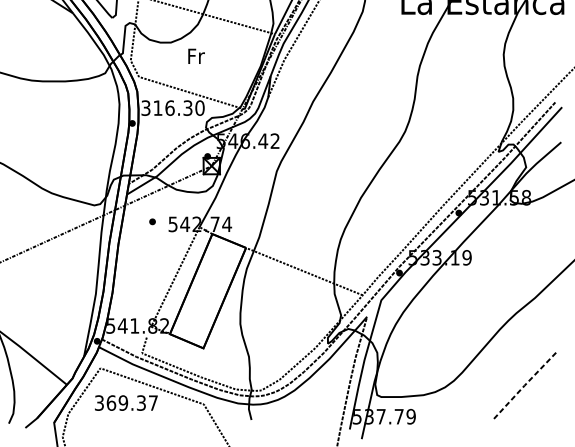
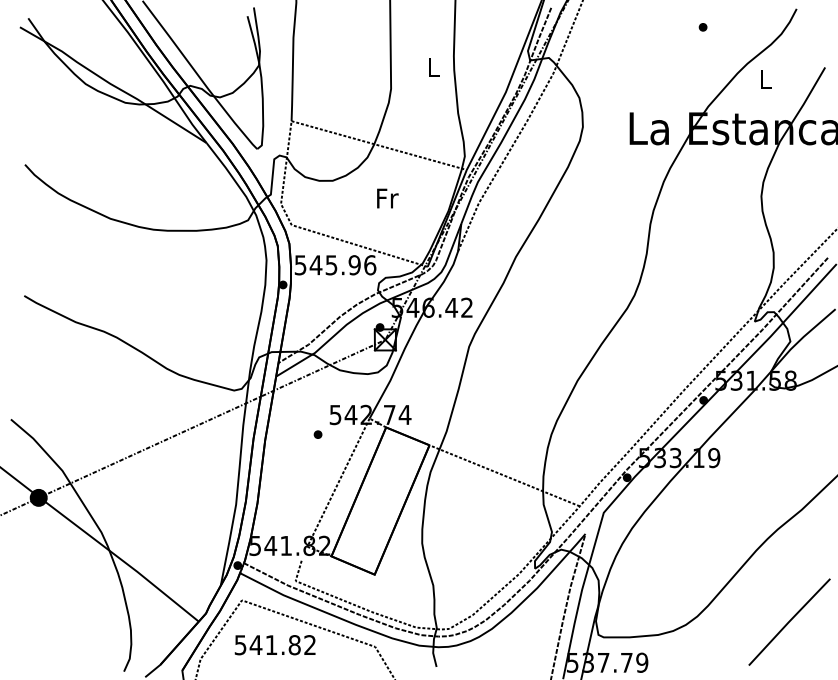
text: (196, 56) -> (387, 198), moved
text: (173, 108) -> (335, 265), 316.30 -> 545.96
part: (152, 221) -> (317, 434), moved
line: (525, 384) -> (789, 621), dashed -> solid
text: (126, 403) -> (275, 645), 369.37 -> 541.82

